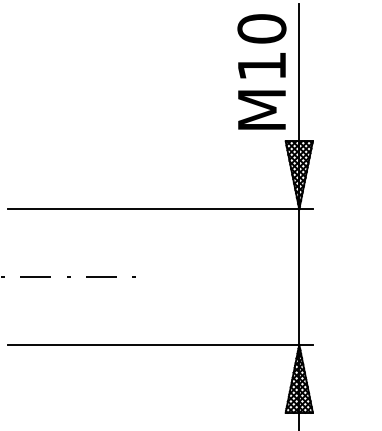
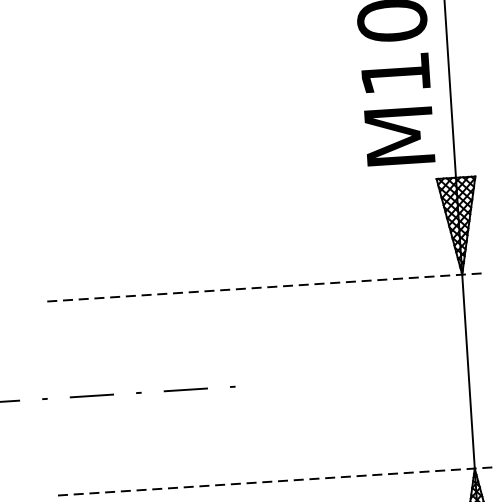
line: (160, 209) -> (263, 287), solid -> dashed
line: (160, 344) -> (276, 480), solid -> dashed

